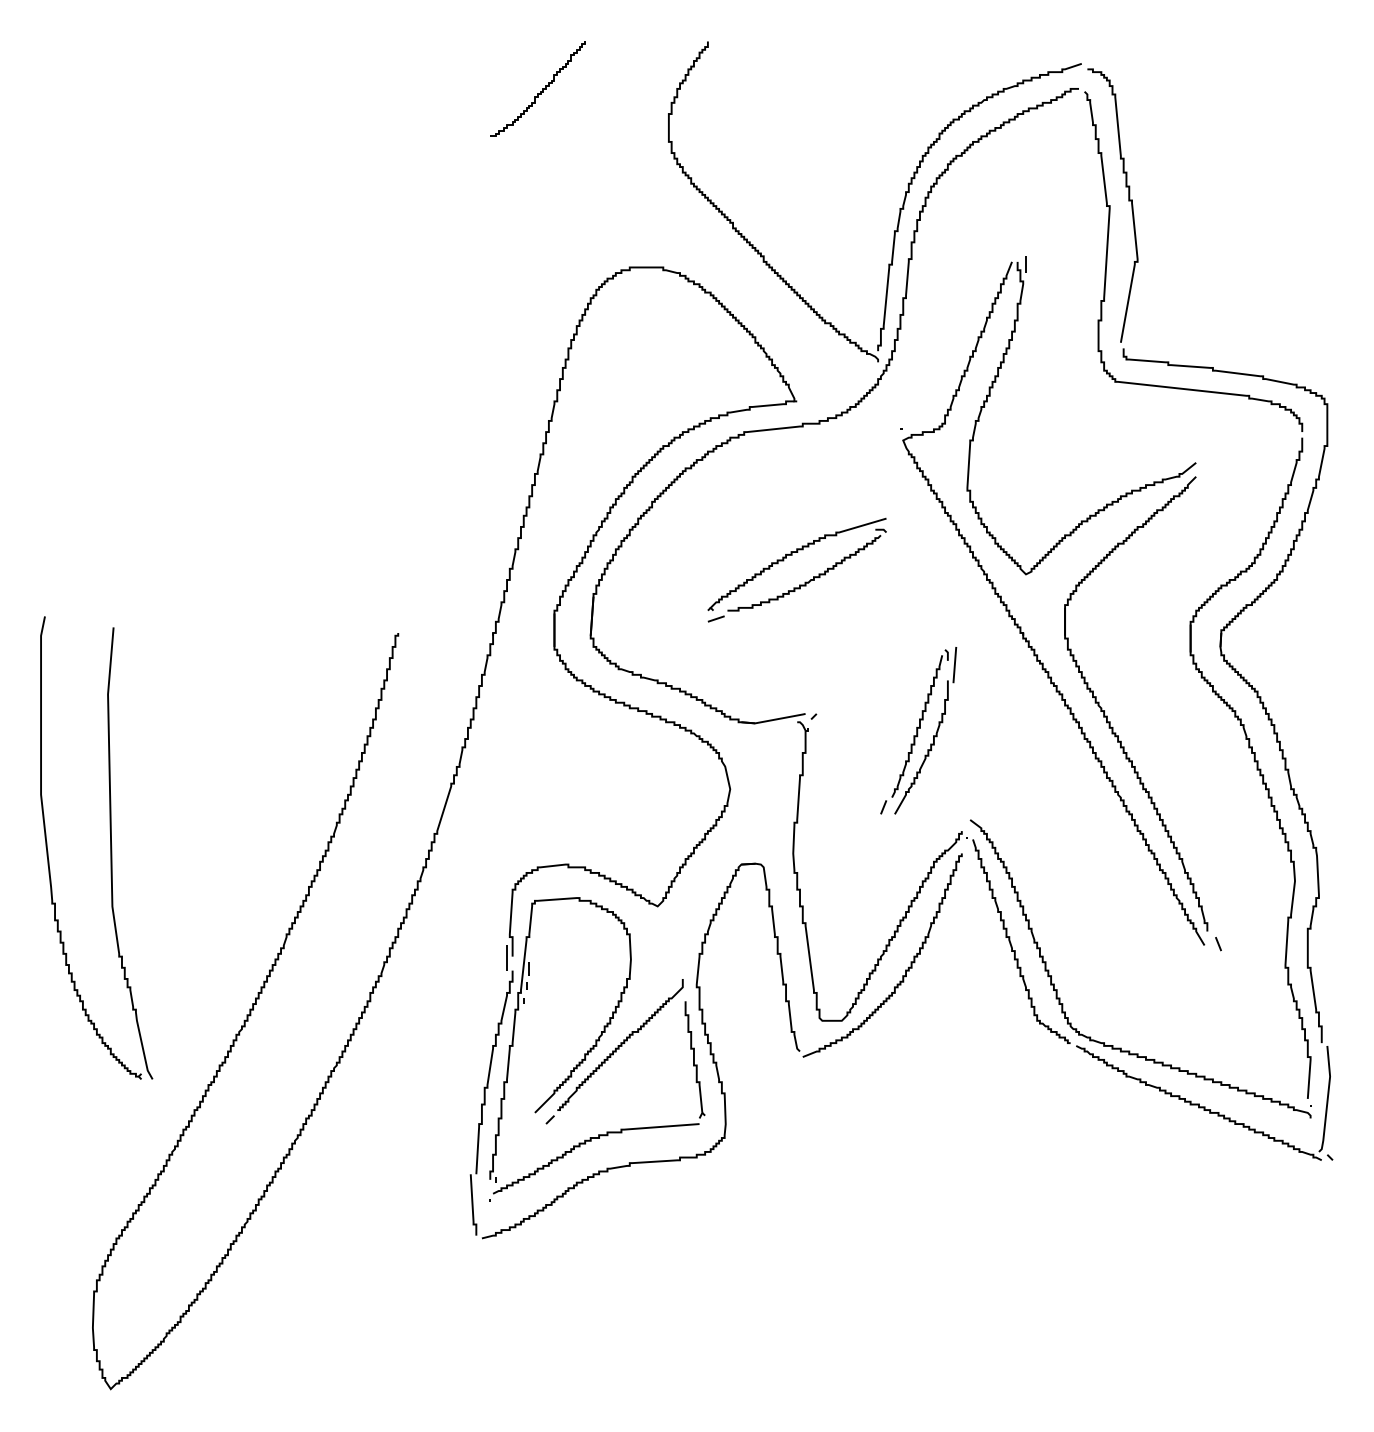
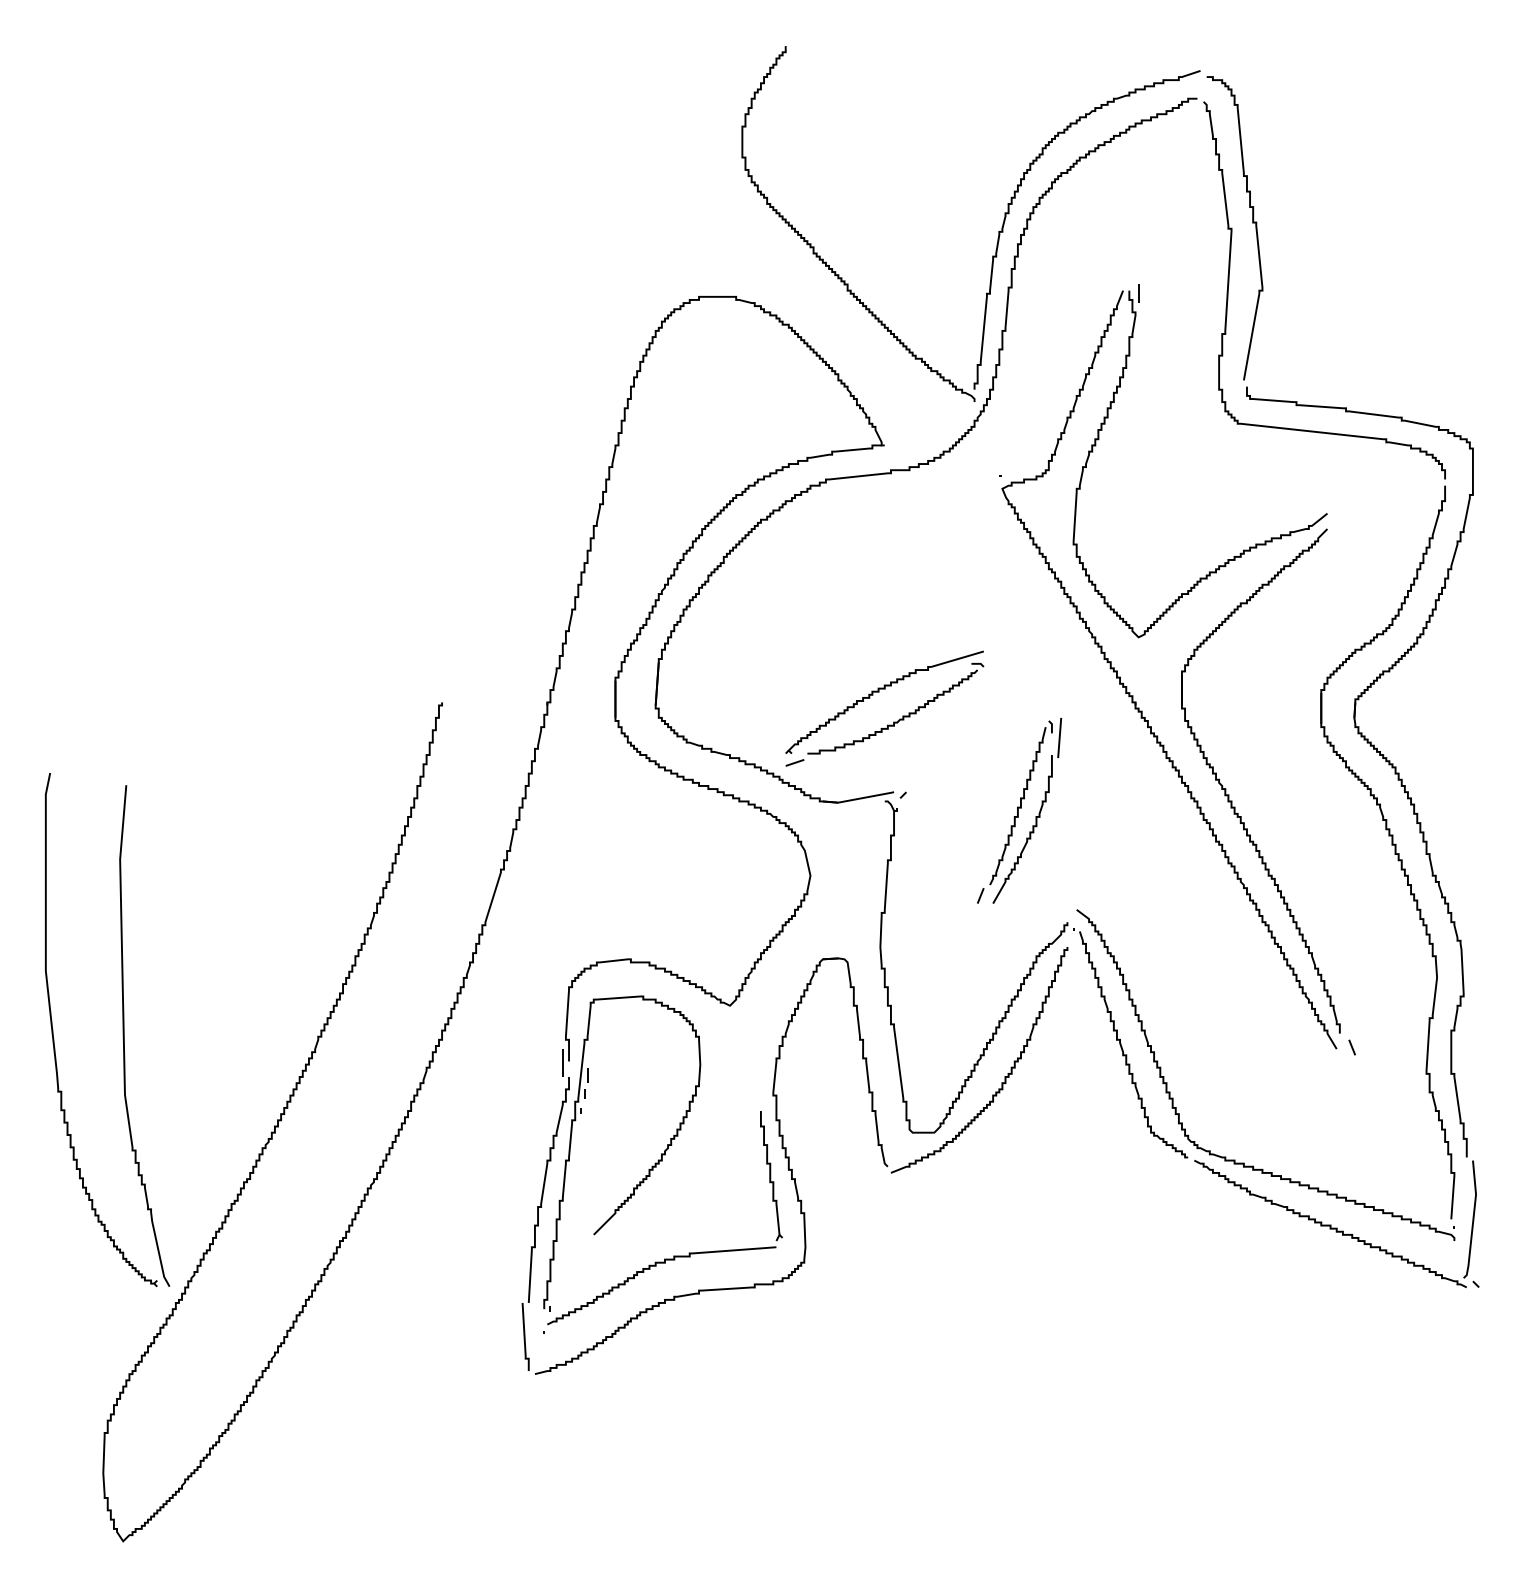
curve: (540, 91) -> (599, 101), removed
part: (805, 581) -> (893, 721), moved
part: (110, 848) -> (122, 1030), moved
part: (613, 1051) -> (681, 1166), removed

